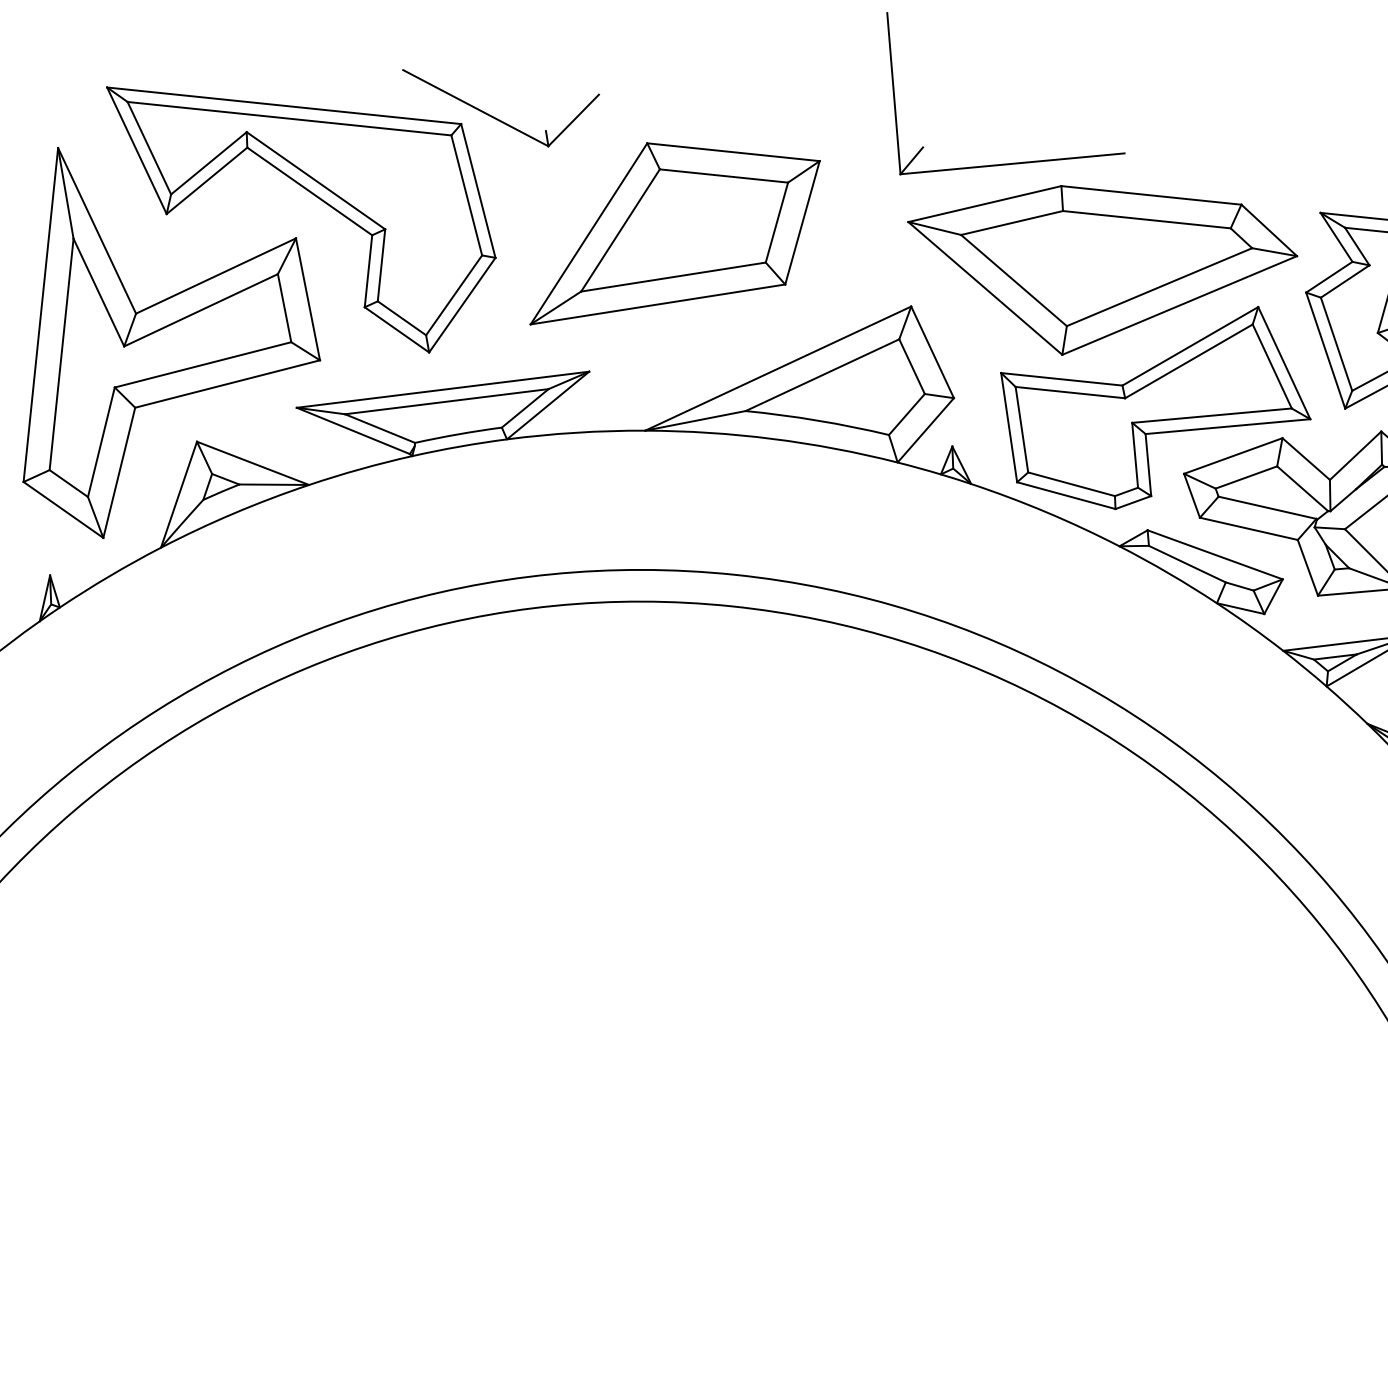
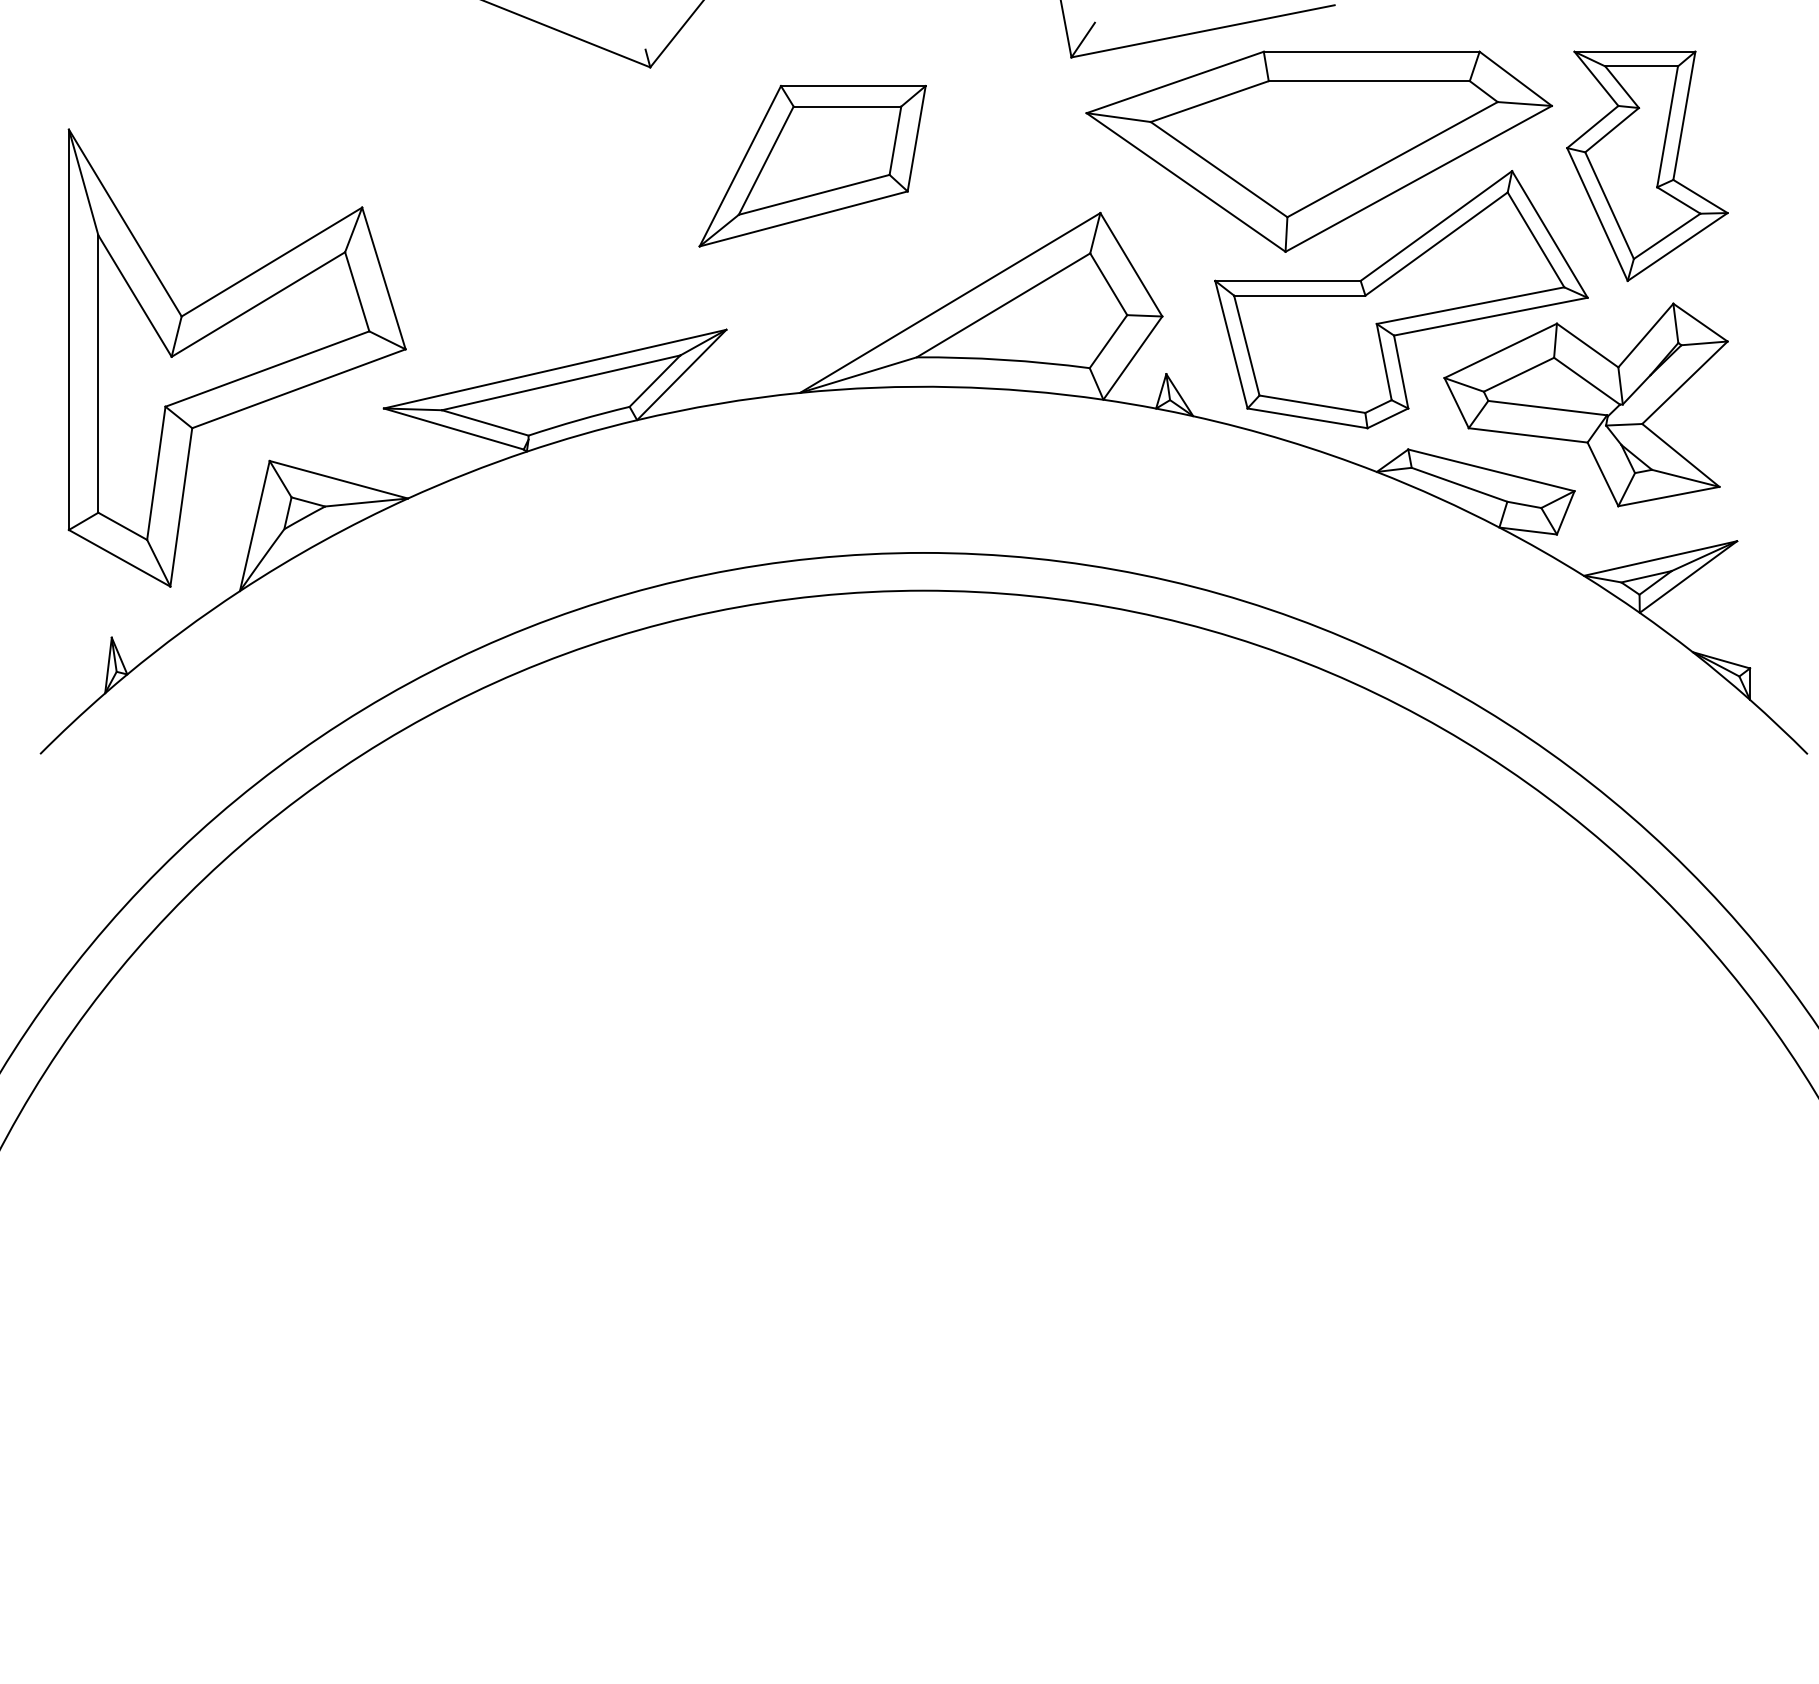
part: (314, 196) -> (379, 155), removed
part: (675, 242) -> (812, 165), size x0.7

